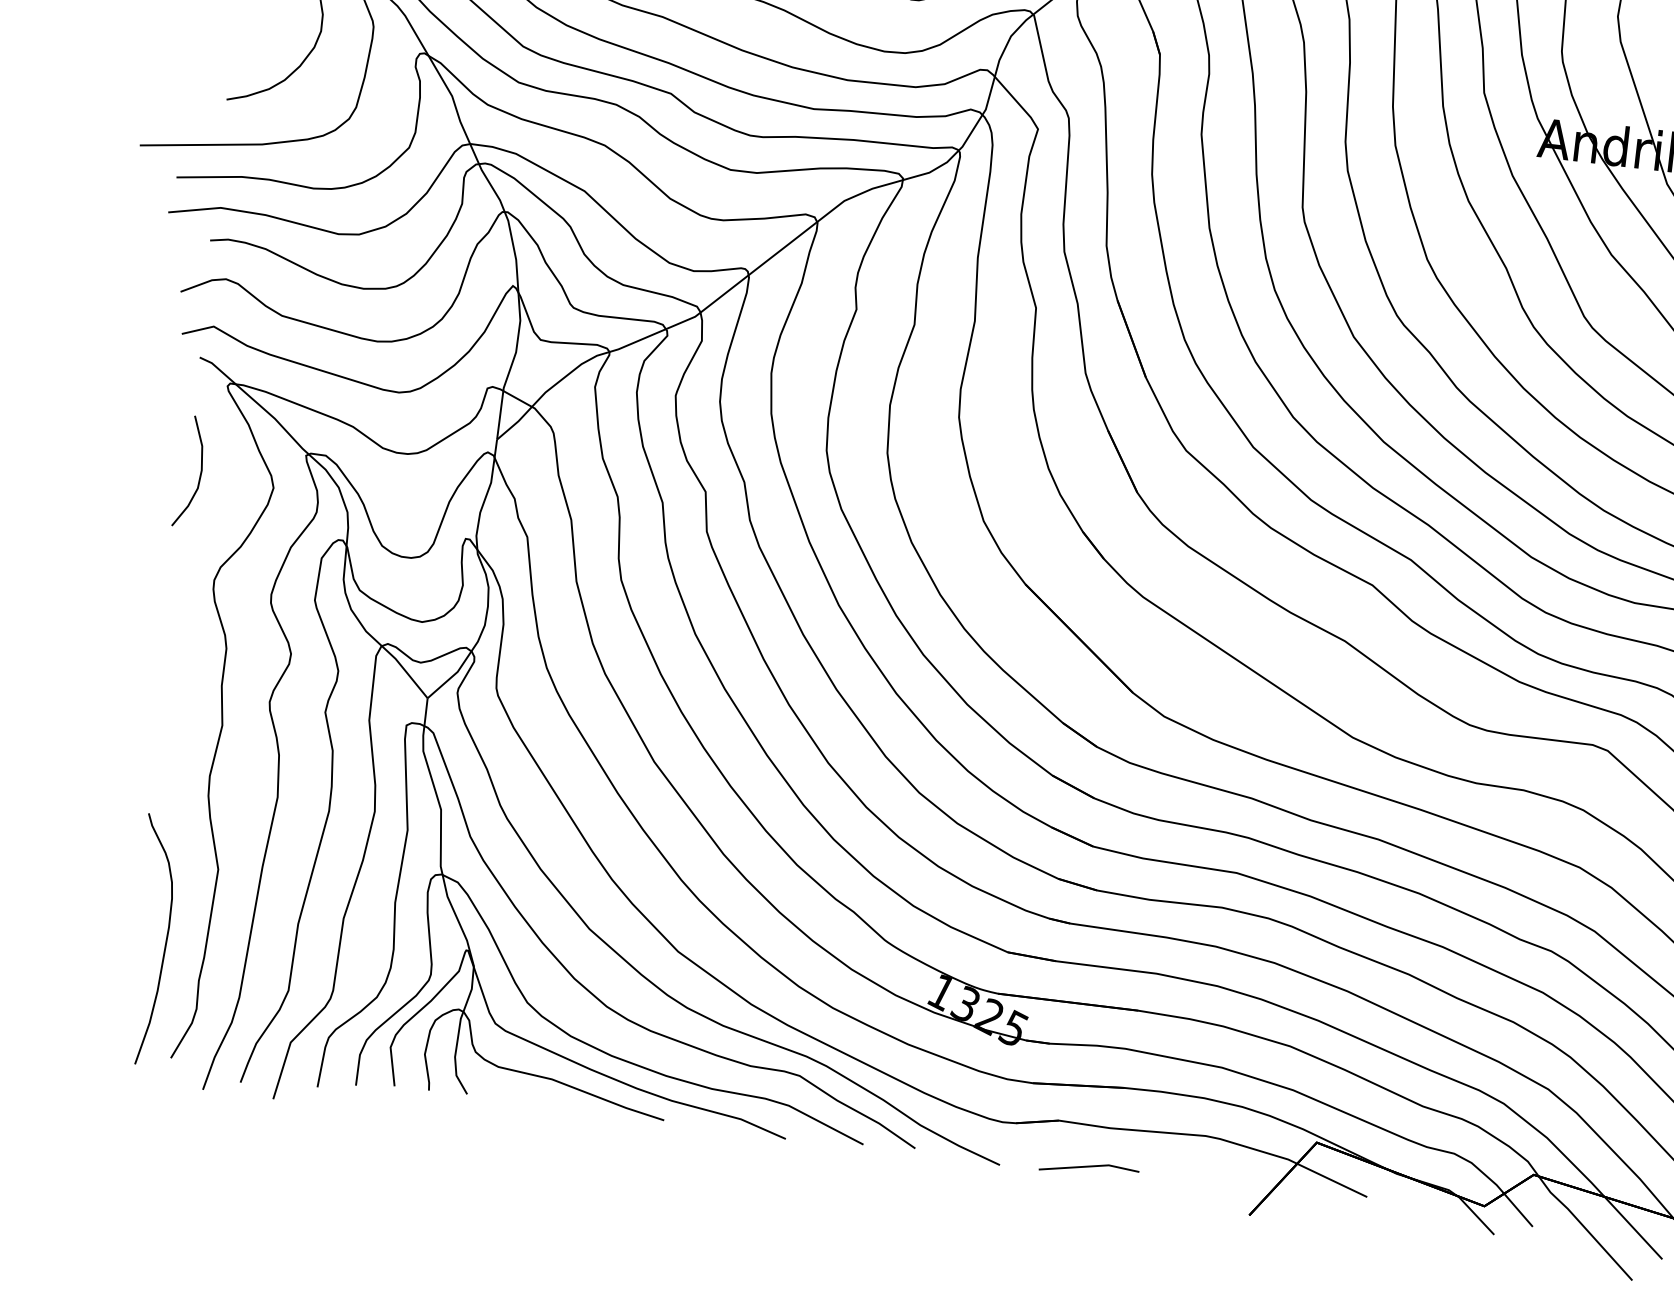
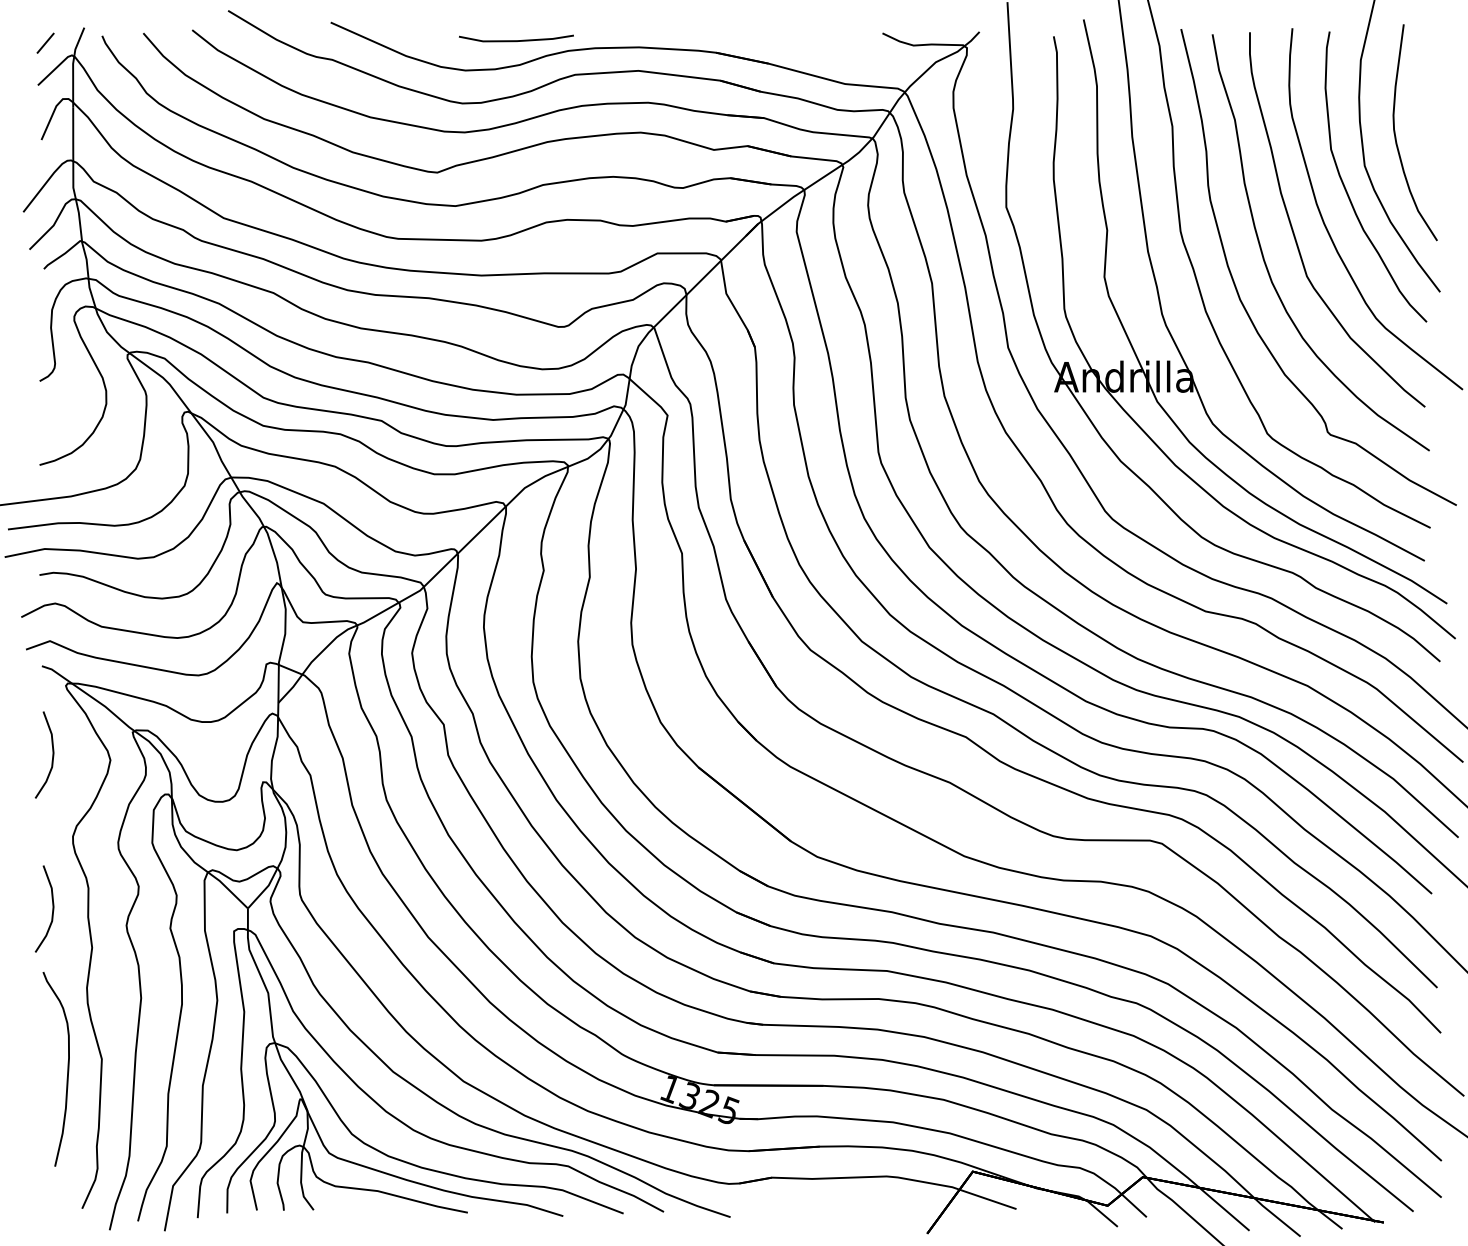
curve: (177, 669) -> (52, 908), added
curve: (165, 941) -> (67, 1069), moved
line: (1088, 1167) -> (799, 1211), removed

